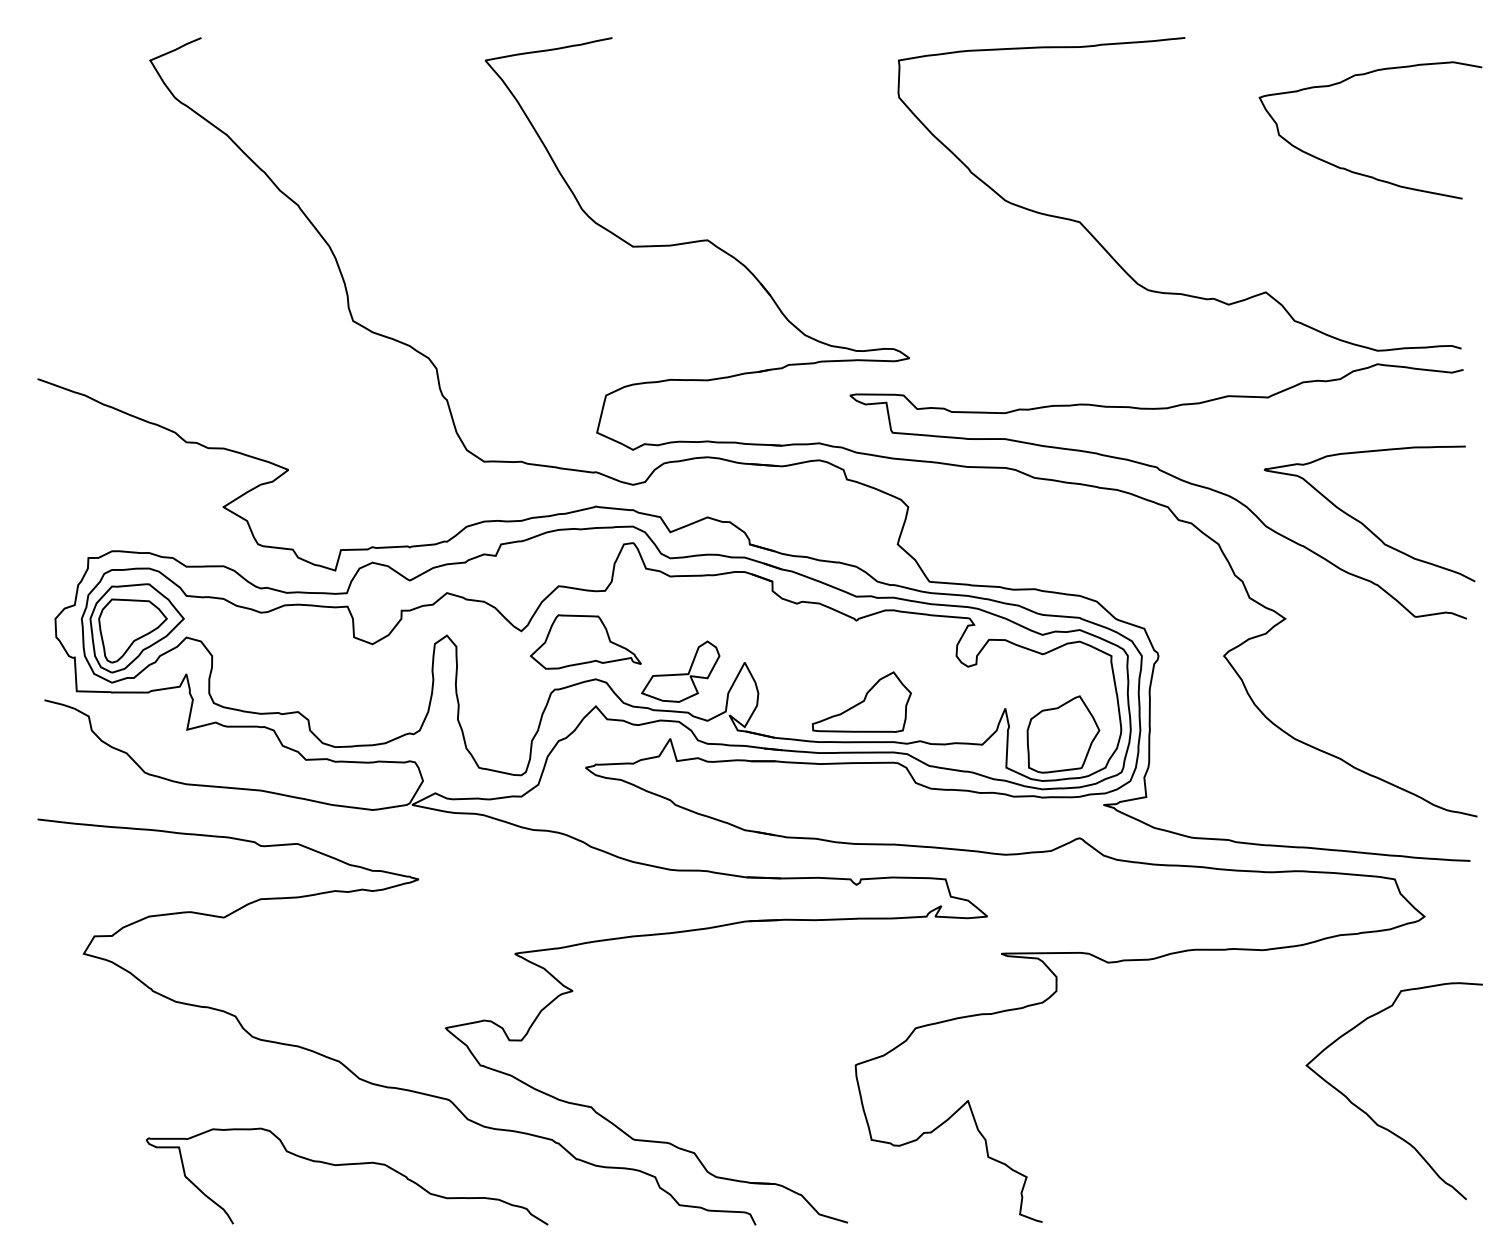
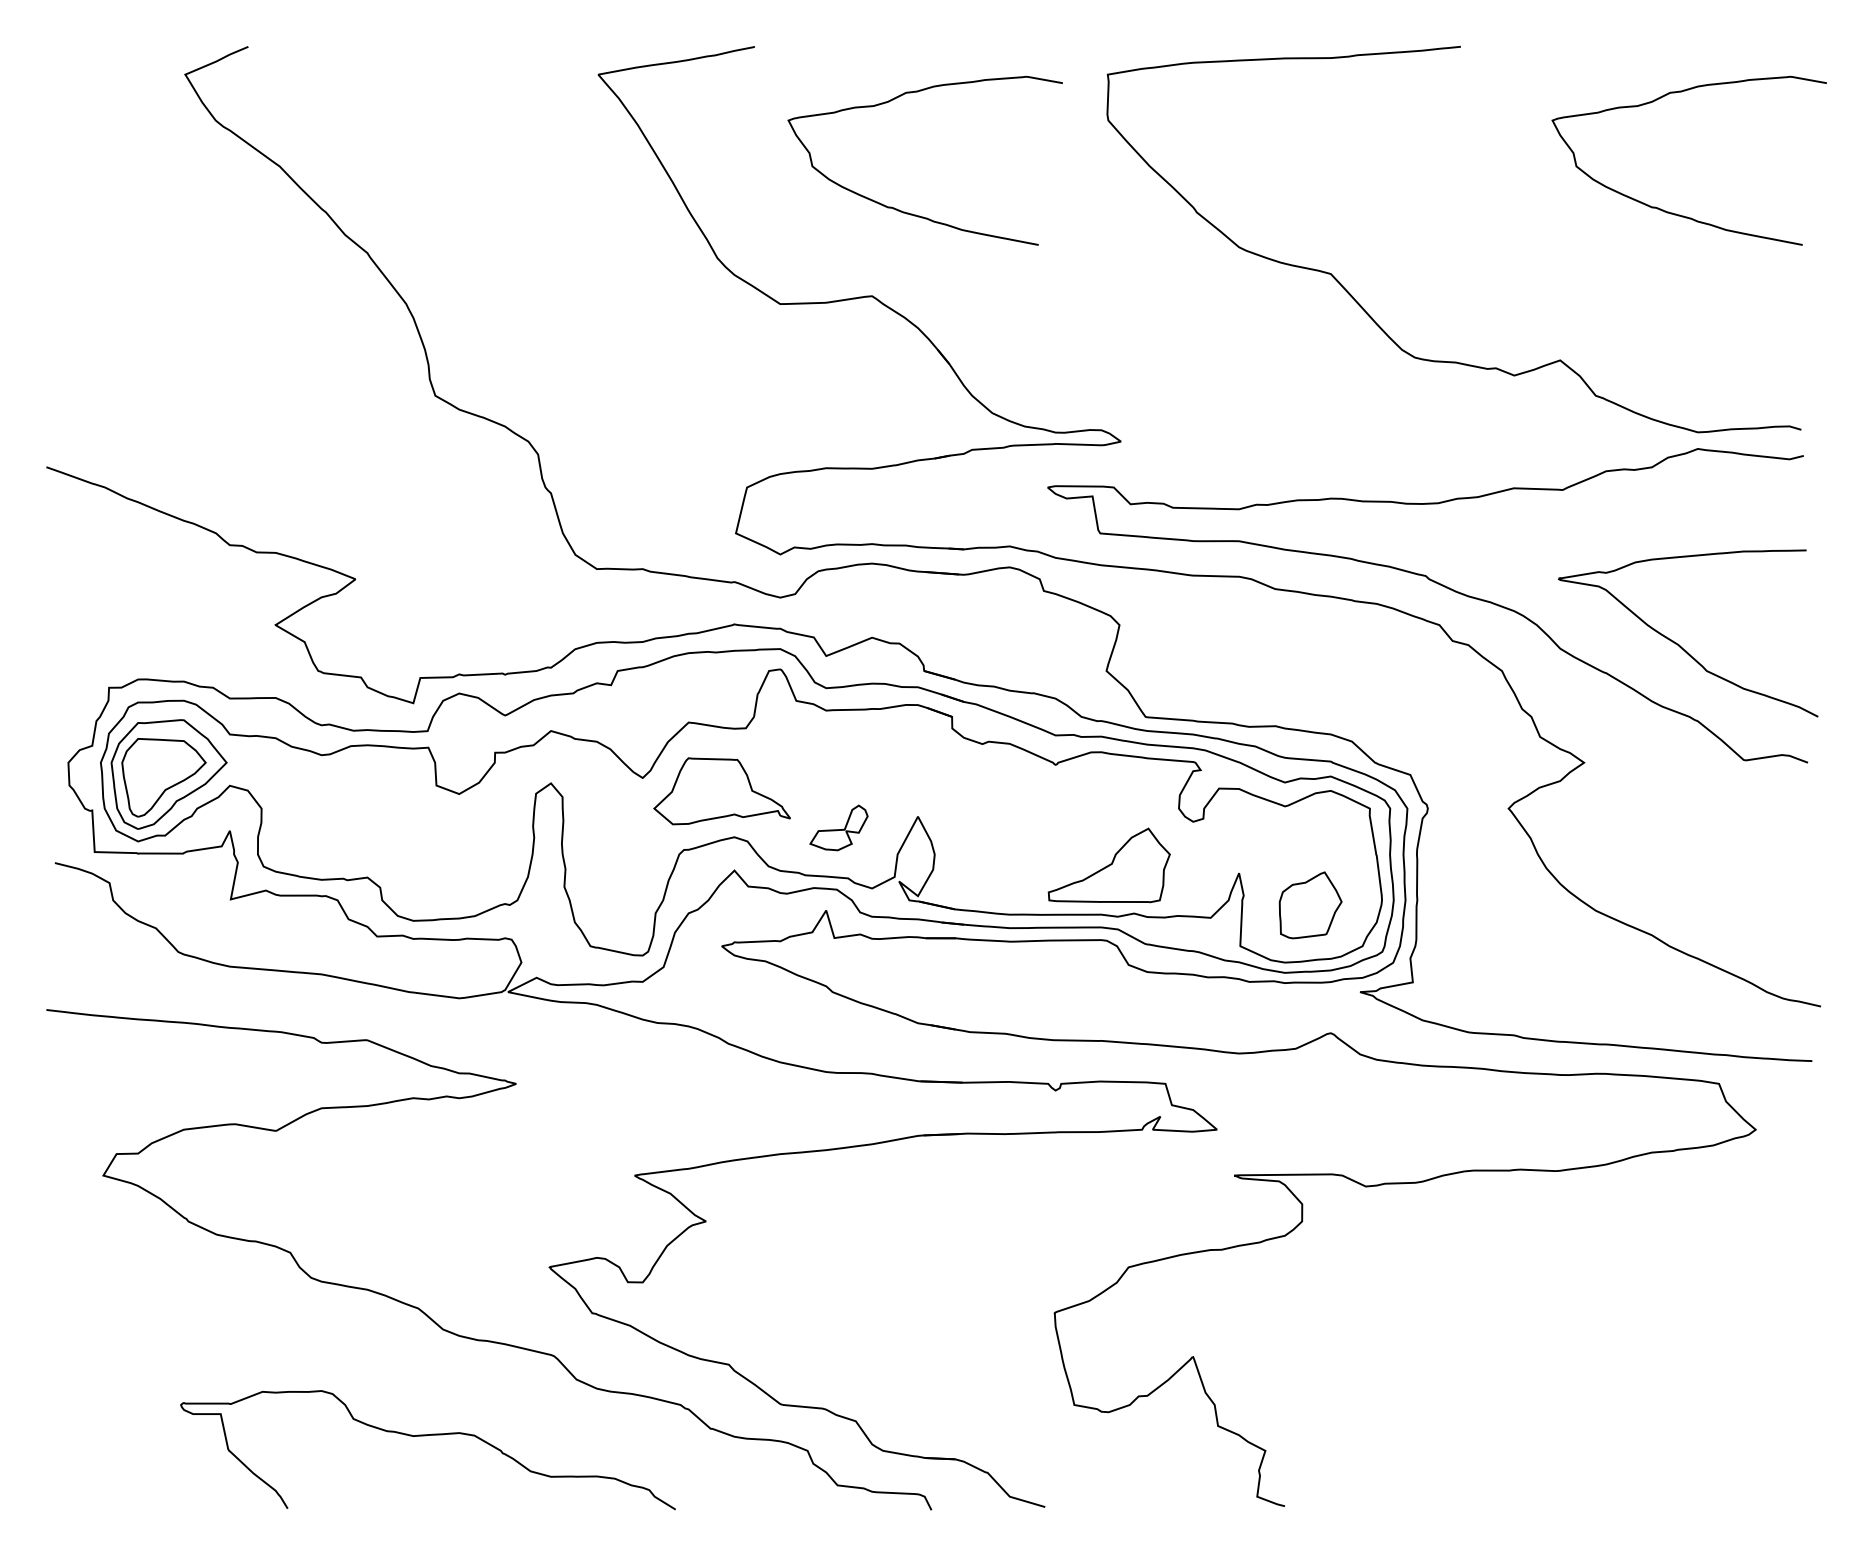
curve: (740, 173) -> (912, 213), added
part: (680, 671) -> (838, 827), size x0.6
part: (861, 702) -> (1108, 865), moved
part: (1063, 734) -> (1310, 905), size x0.7
curve: (1369, 1115) -> (1687, 1374), removed

